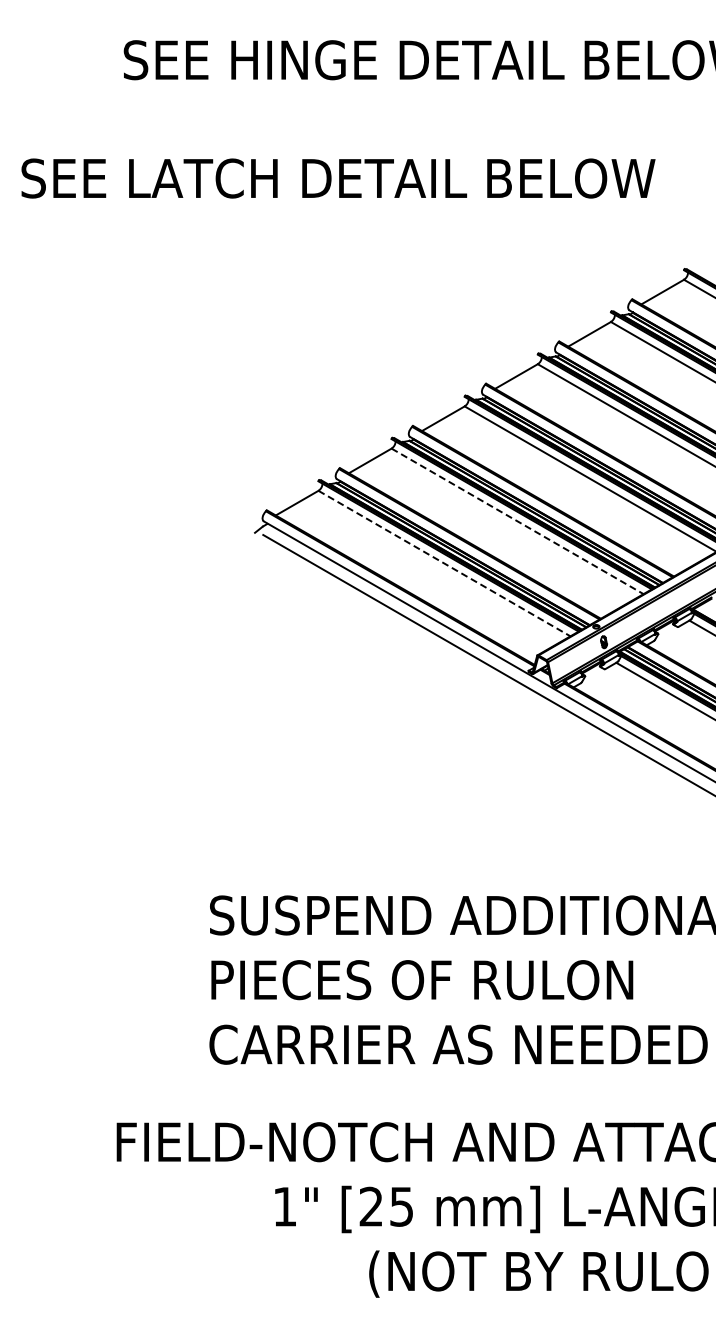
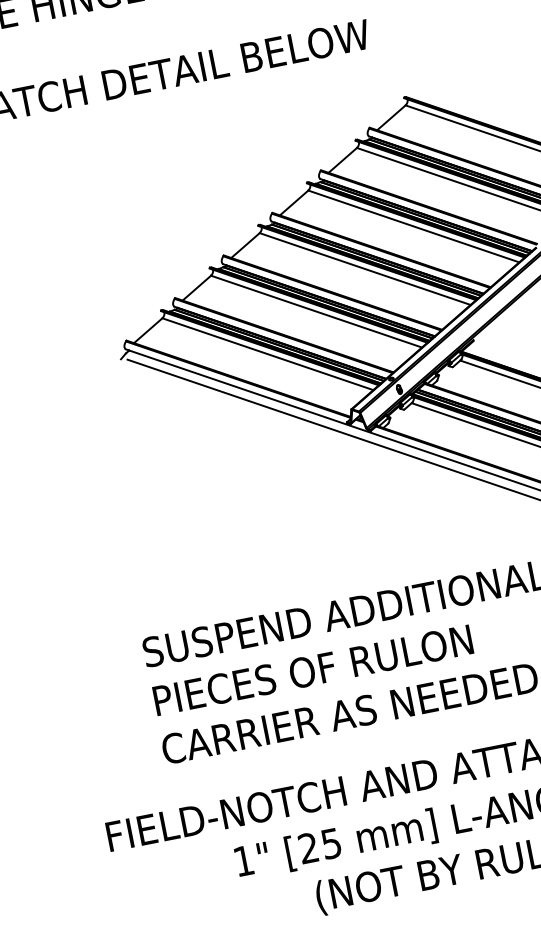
line: (518, 521) -> (317, 311), dashed -> solid
line: (444, 563) -> (267, 354), dashed -> solid

